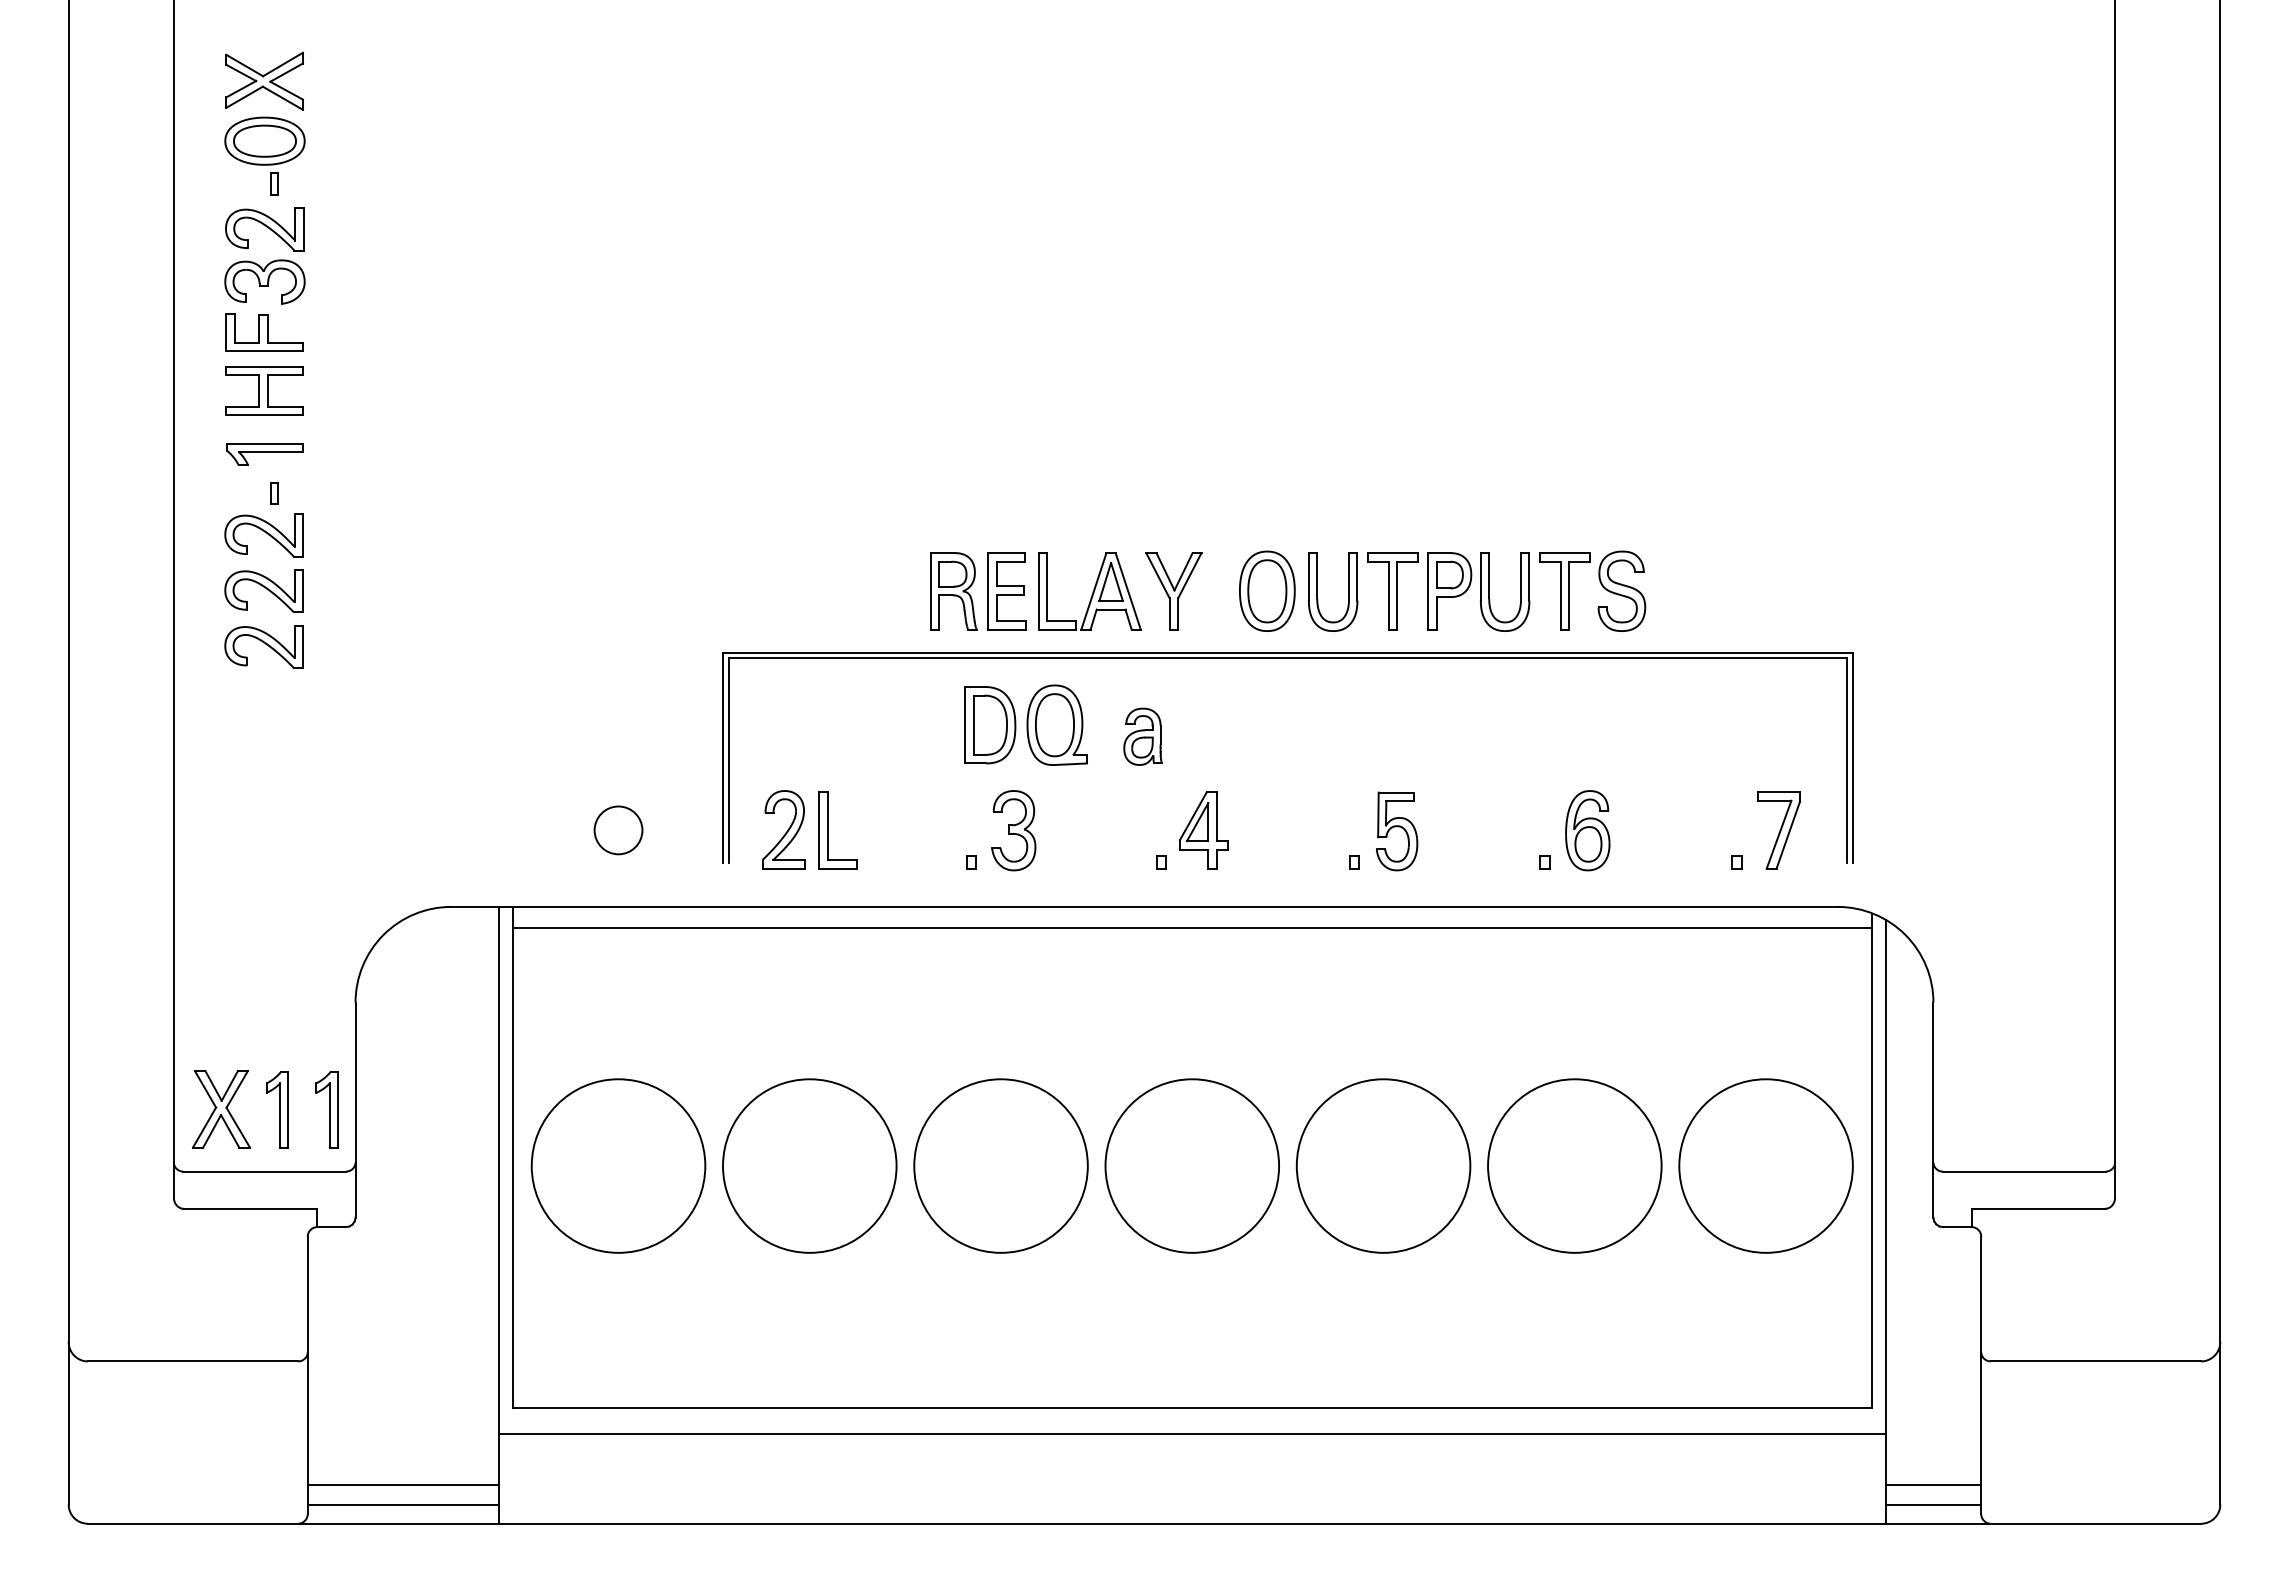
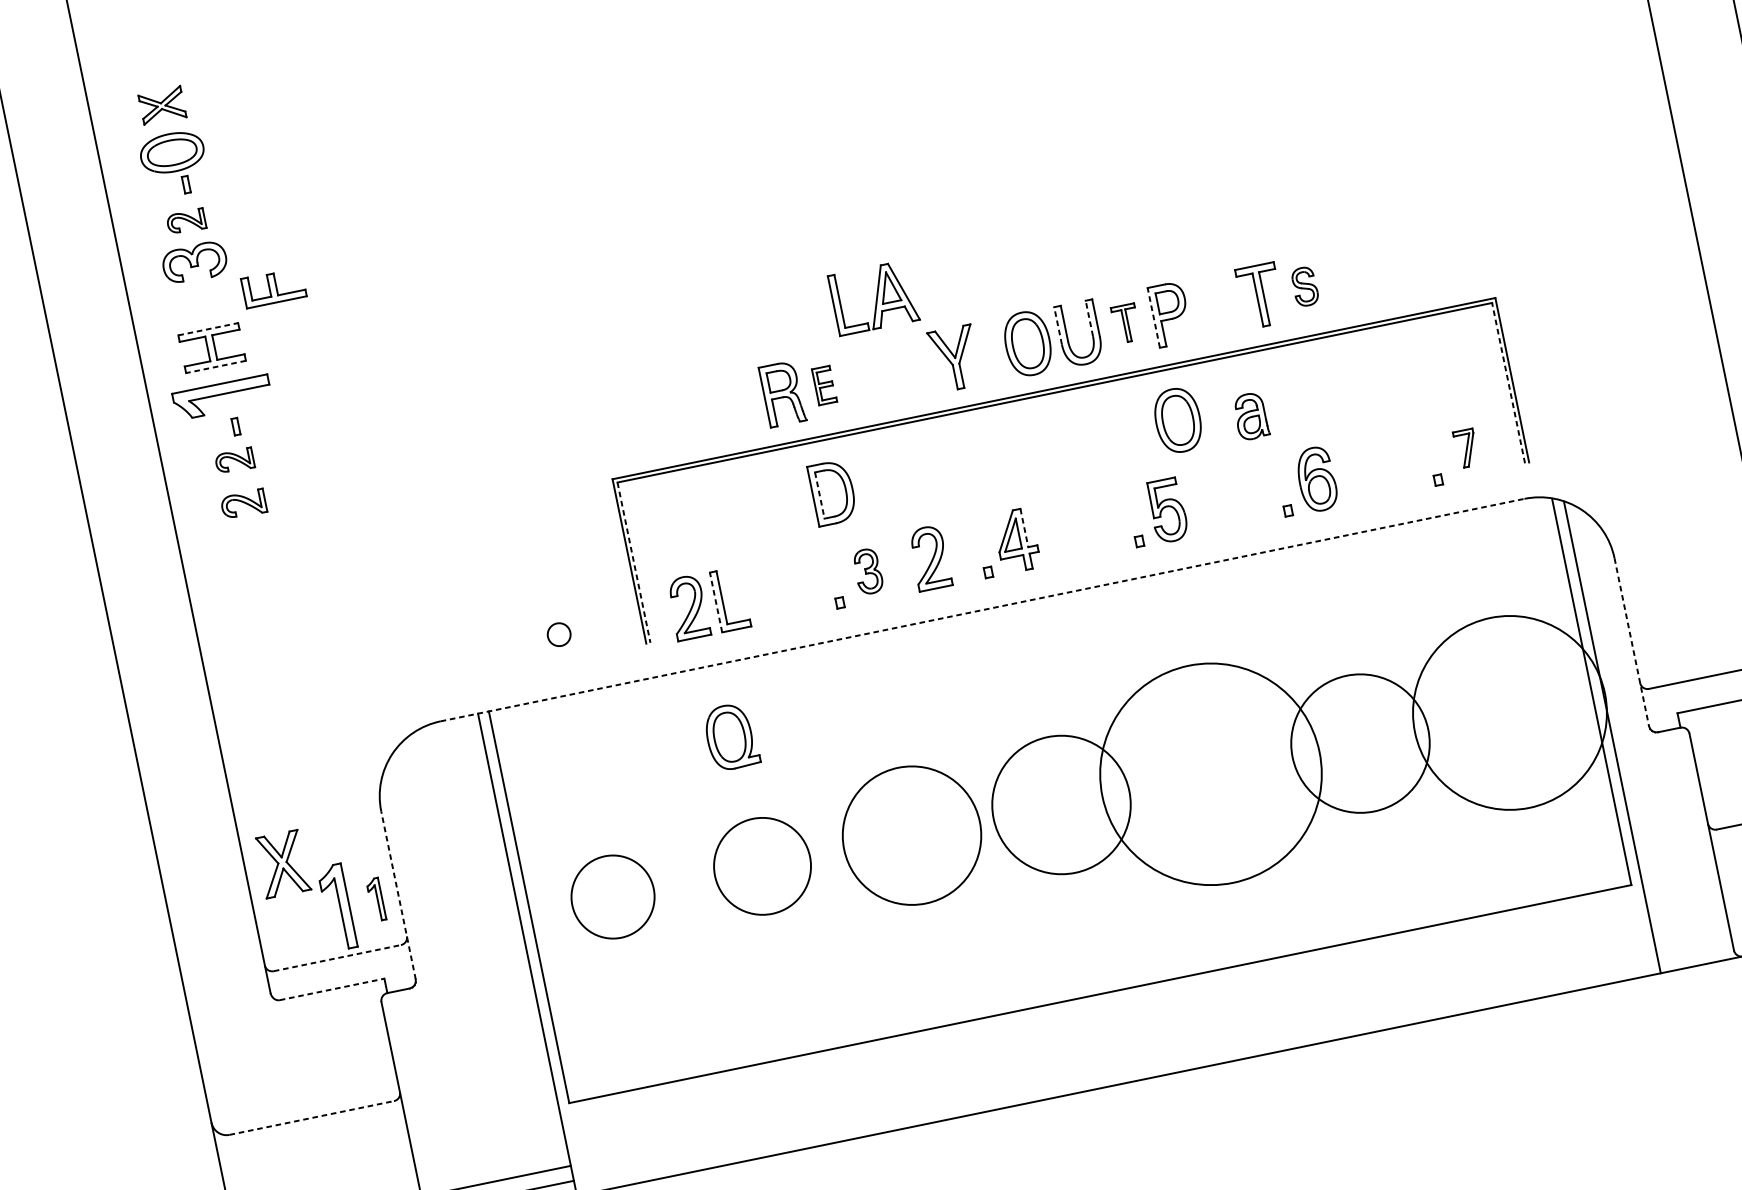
part: (264, 80) -> (162, 105), size x0.7
part: (264, 229) -> (186, 221), size x0.6
part: (264, 332) -> (273, 287), moved
line: (265, 366) -> (208, 328), solid -> dashed
line: (264, 415) -> (215, 367), solid -> dashed
part: (264, 454) -> (222, 397), size x1.6
part: (263, 535) -> (234, 461), size x0.6
line: (1349, 575) -> (1089, 318), solid -> dashed
line: (1308, 576) -> (1057, 325), solid -> dashed
part: (263, 590) -> (243, 504), size x0.7
line: (1428, 590) -> (1153, 317), solid -> dashed
part: (1621, 590) -> (1304, 286), size x0.6
part: (1006, 591) -> (824, 385), size x0.6
part: (1089, 591) -> (873, 298), moved
part: (1392, 591) -> (1125, 323), size x0.6
part: (1520, 591) -> (1225, 303), removed
part: (263, 646) -> (252, 547), removed
part: (1432, 722) -> (1178, 419), added
part: (1056, 724) -> (730, 736), moved
line: (973, 725) -> (819, 495), solid -> dashed
part: (1142, 736) -> (1250, 416), moved
line: (728, 760) -> (633, 562), solid -> dashed
line: (1847, 760) -> (1508, 382), solid -> dashed
line: (1216, 816) -> (1024, 527), solid -> dashed
line: (819, 829) -> (716, 601), solid -> dashed
part: (1092, 829) -> (929, 557), added
circle: (618, 830) -> (559, 634), size x0.6
part: (1013, 830) -> (867, 571), size x0.7
part: (1778, 830) -> (1465, 448), size x0.6
line: (1144, 906) -> (982, 609), solid -> dashed
line: (1191, 928) -> (1022, 619), removed
part: (221, 1109) -> (282, 864), moved
part: (277, 1109) -> (337, 907), size x1.4
part: (326, 1109) -> (375, 899), size x0.7
line: (355, 1110) -> (398, 895), solid -> dashed
line: (1933, 1110) -> (1631, 642), solid -> dashed
circle: (618, 1165) -> (612, 896), size x0.6
circle: (809, 1165) -> (762, 865), size x0.7
circle: (1383, 1165) -> (1210, 773), size x1.6
circle: (1765, 1165) -> (1509, 712), size x1.4
line: (265, 1171) -> (337, 957), solid -> dashed
line: (250, 1208) -> (332, 989), solid -> dashed
line: (193, 1361) -> (312, 1117), solid -> dashed
line: (1192, 1433) -> (1104, 1013), removed
line: (1933, 1485) -> (1692, 935), removed
line: (1933, 1504) -> (1695, 950), removed

